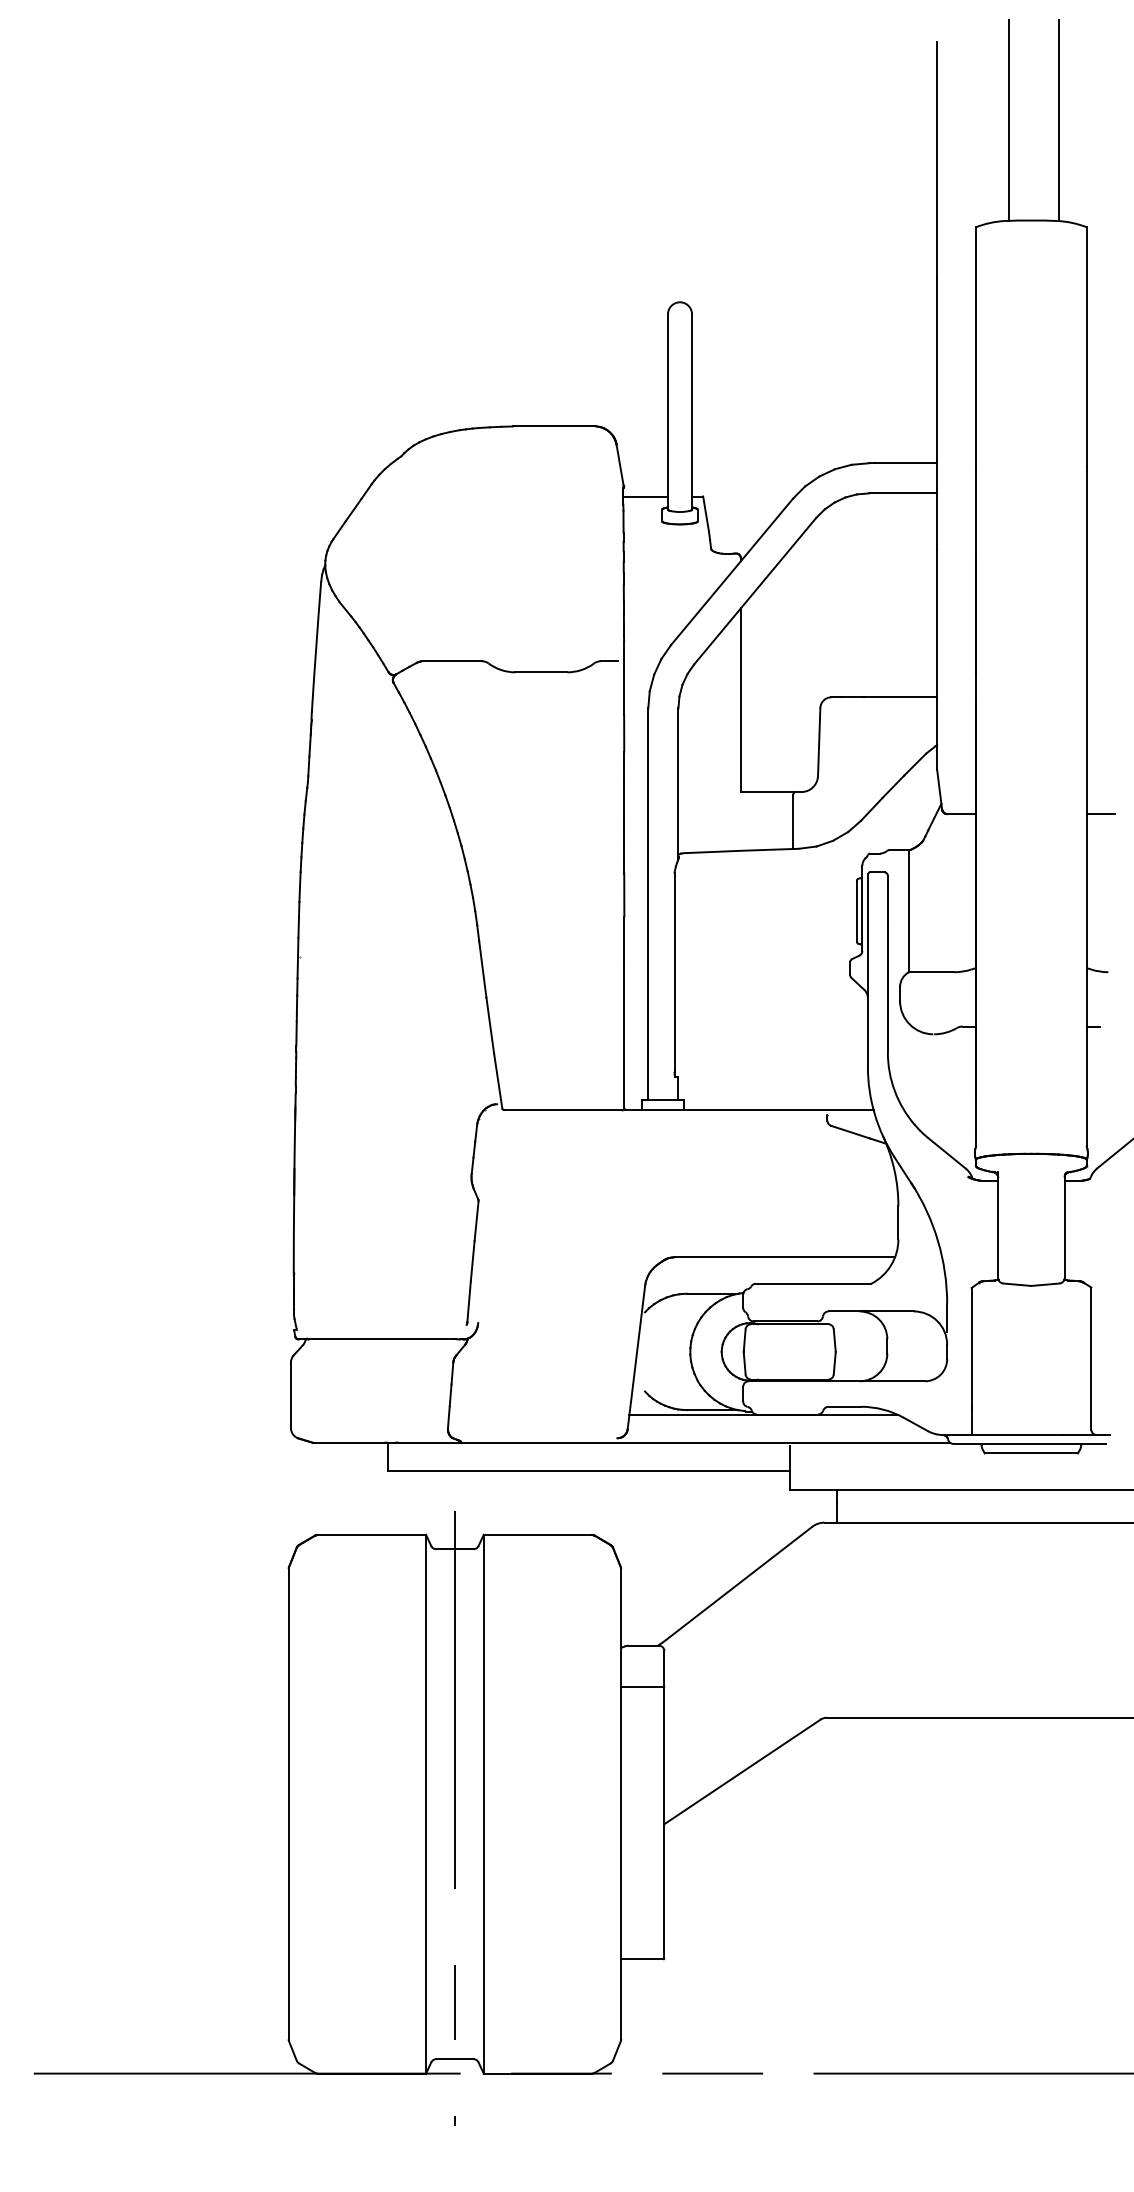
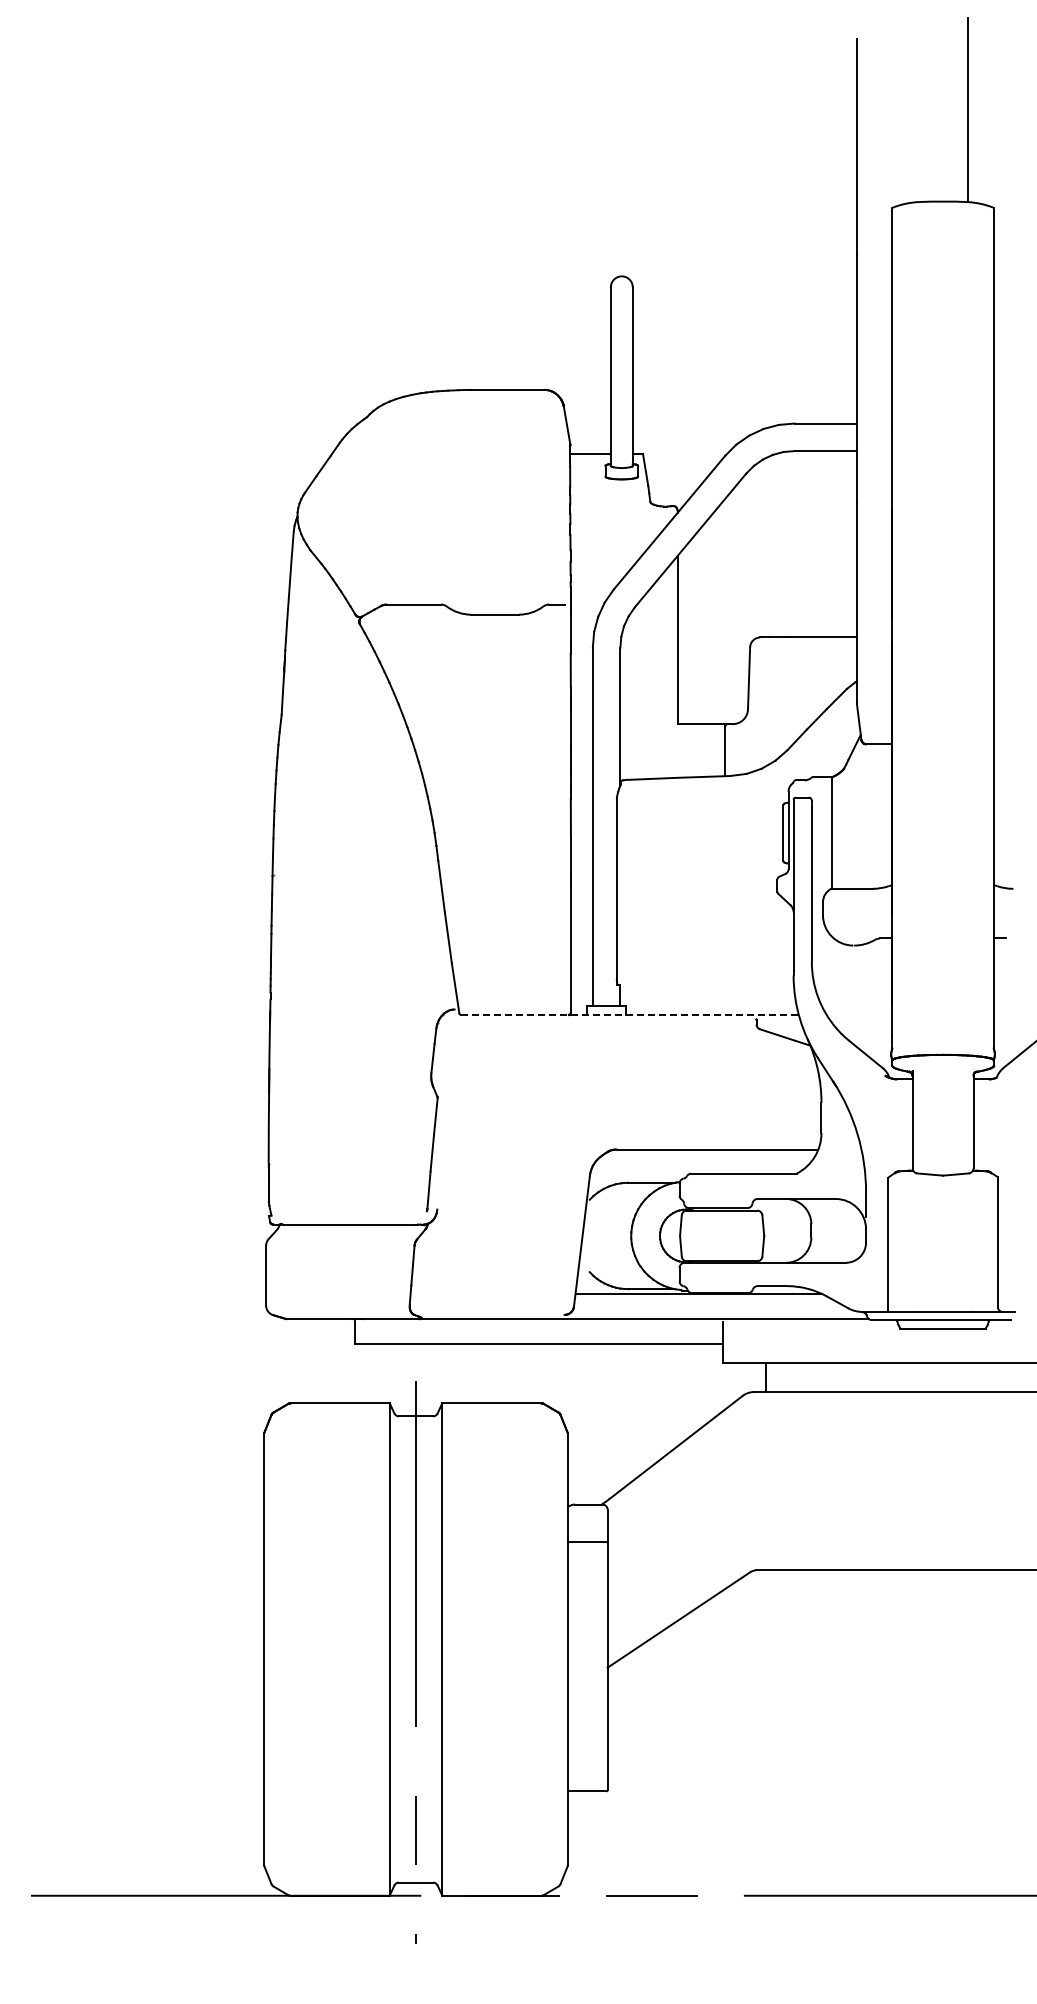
line: (1008, 119) -> (922, 109), removed
line: (1100, 814) -> (1006, 744), removed
line: (689, 1110) -> (630, 1015), solid -> dashed

